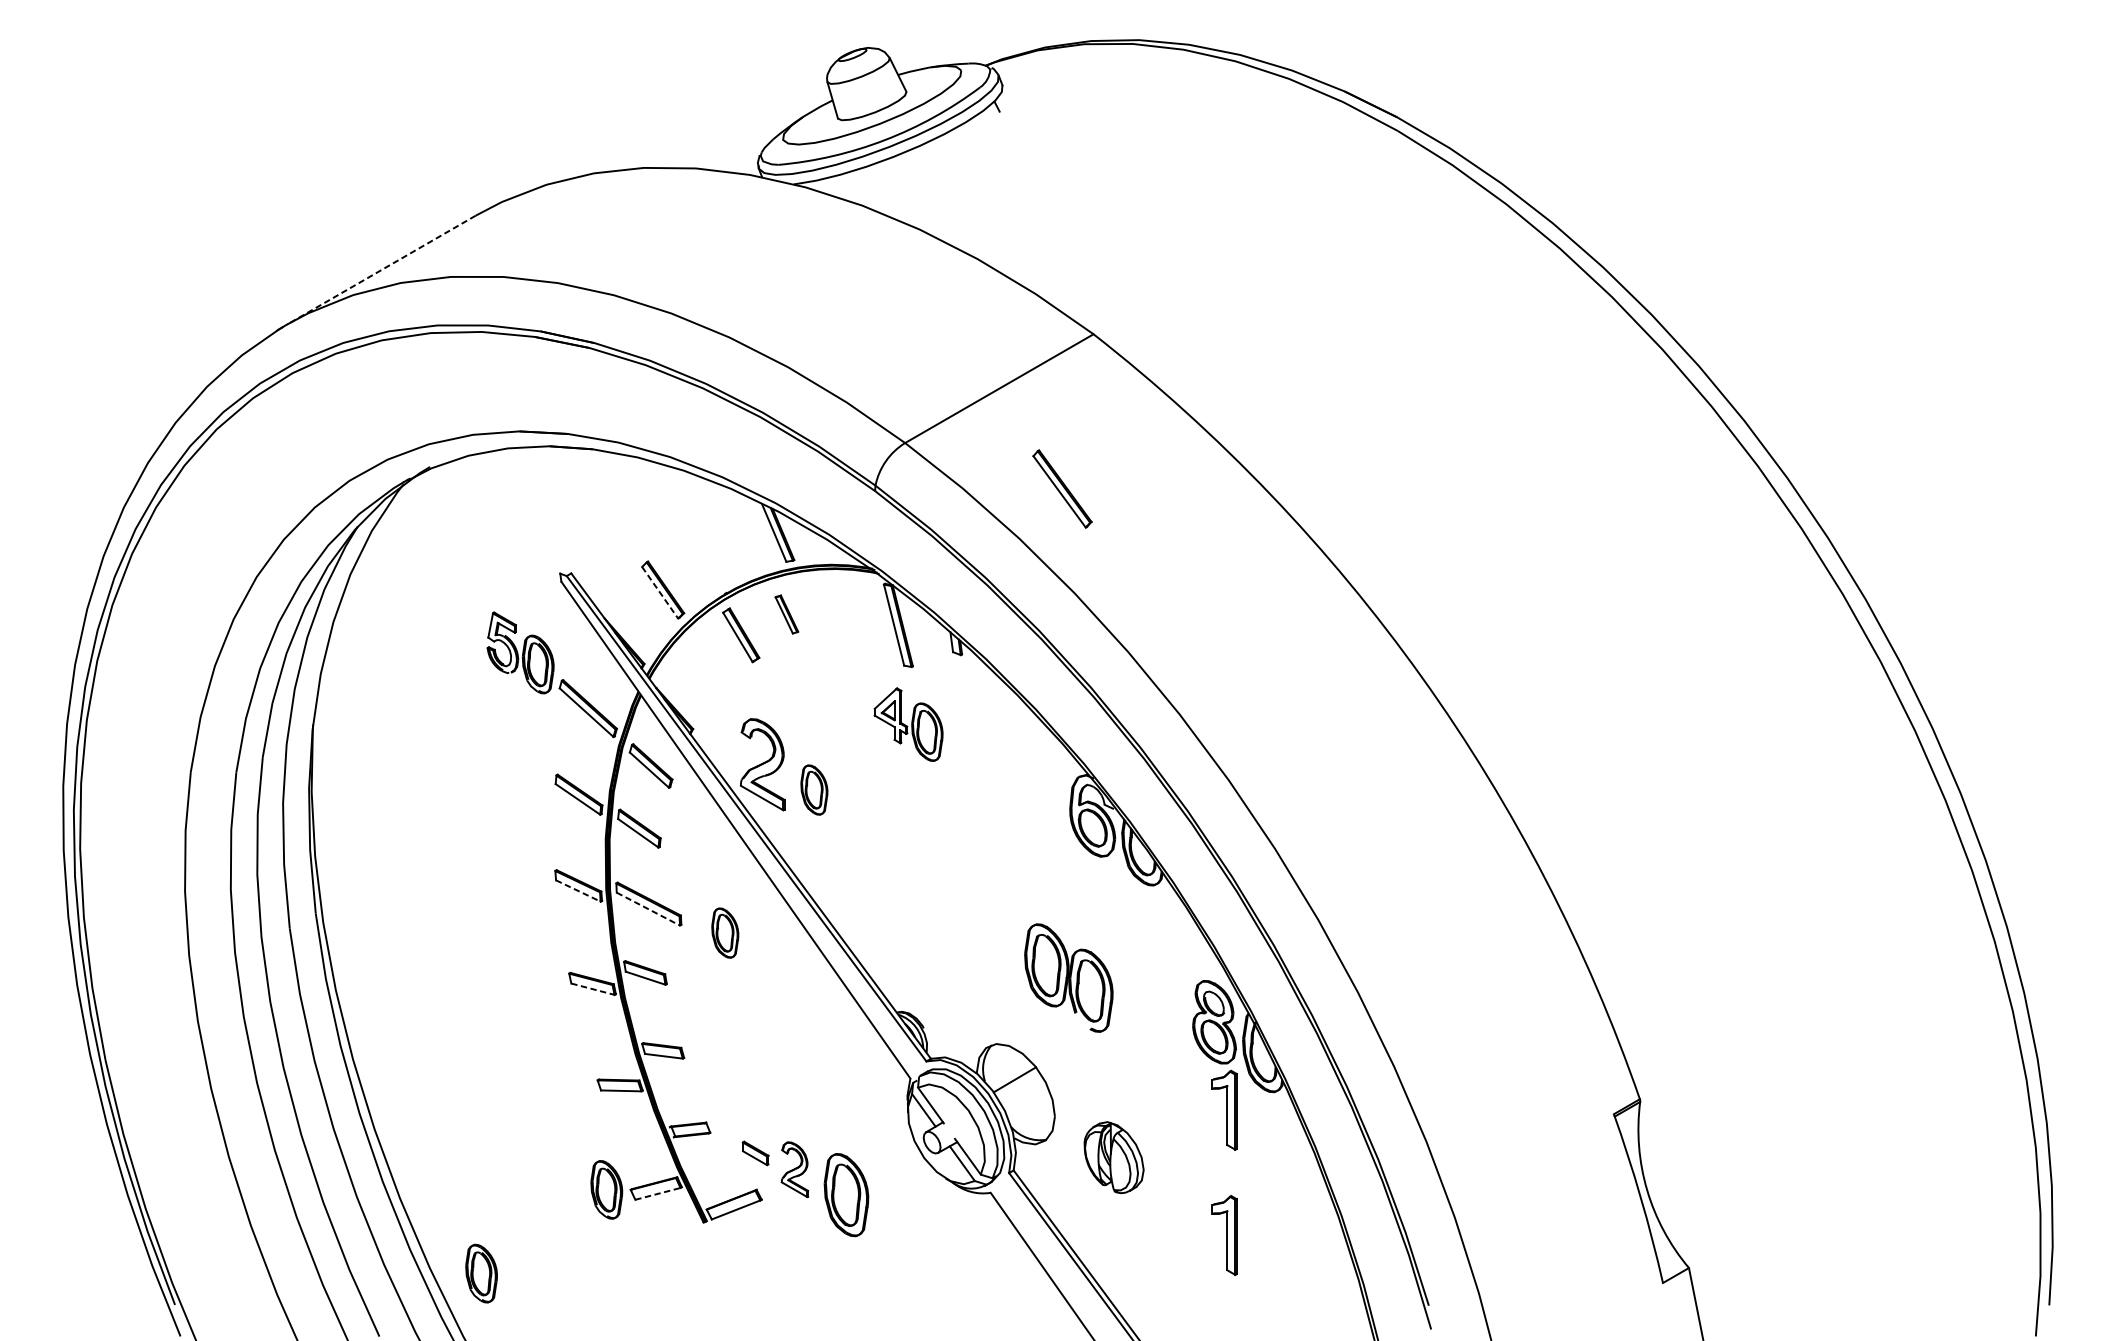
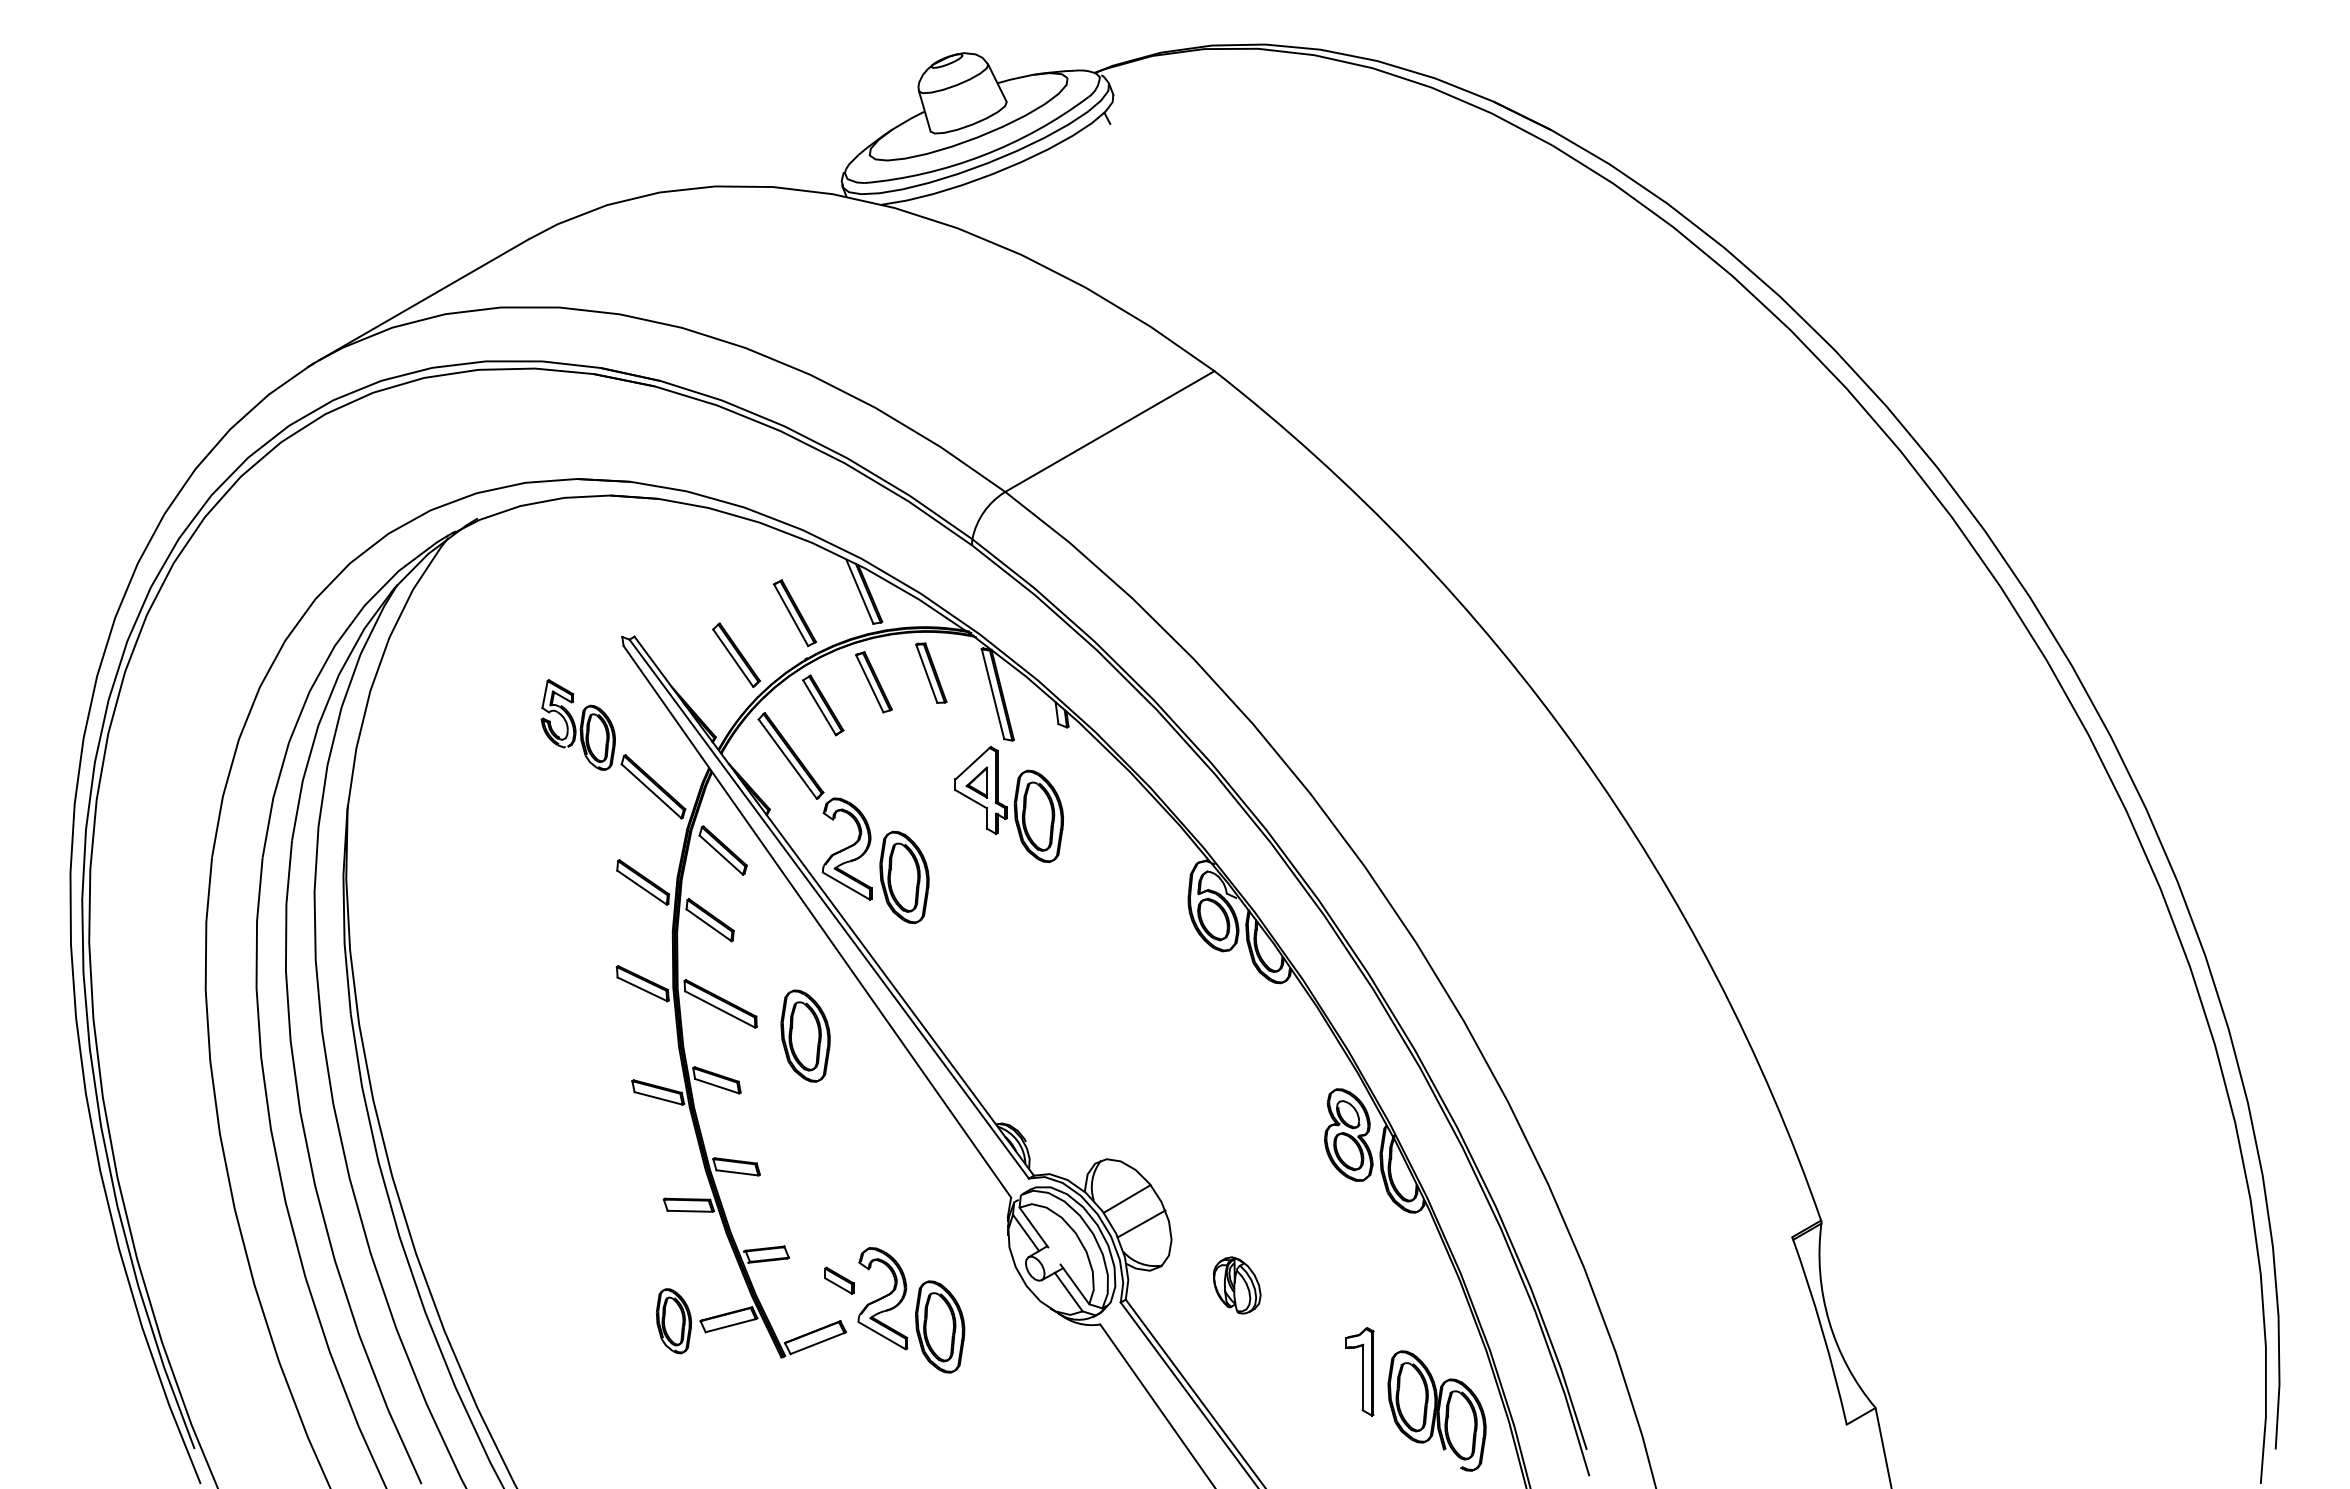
line: (381, 269) -> (423, 299), dashed -> solid
part: (1062, 488) -> (790, 755), moved
part: (715, 552) -> (794, 613), added
line: (660, 593) -> (733, 658), dashed -> solid
part: (838, 605) -> (931, 672), added
part: (786, 614) -> (873, 682), size x1.43
part: (908, 724) -> (1008, 804), size x1.43
part: (814, 789) -> (904, 876), size x1.67
line: (578, 891) -> (642, 989), dashed -> solid
line: (648, 909) -> (720, 1009), dashed -> solid
part: (725, 932) -> (805, 1035), size x1.67
part: (1068, 977) -> (1436, 1410), moved
line: (592, 989) -> (658, 1098), dashed -> solid
line: (1027, 1101) -> (1141, 1223), added
part: (1224, 1109) -> (1359, 1232), removed
part: (1113, 1157) -> (1236, 1285), size x0.71
part: (794, 1169) -> (882, 1298), size x1.67
line: (657, 1193) -> (730, 1325), dashed -> solid
part: (481, 1273) -> (534, 1414), removed

